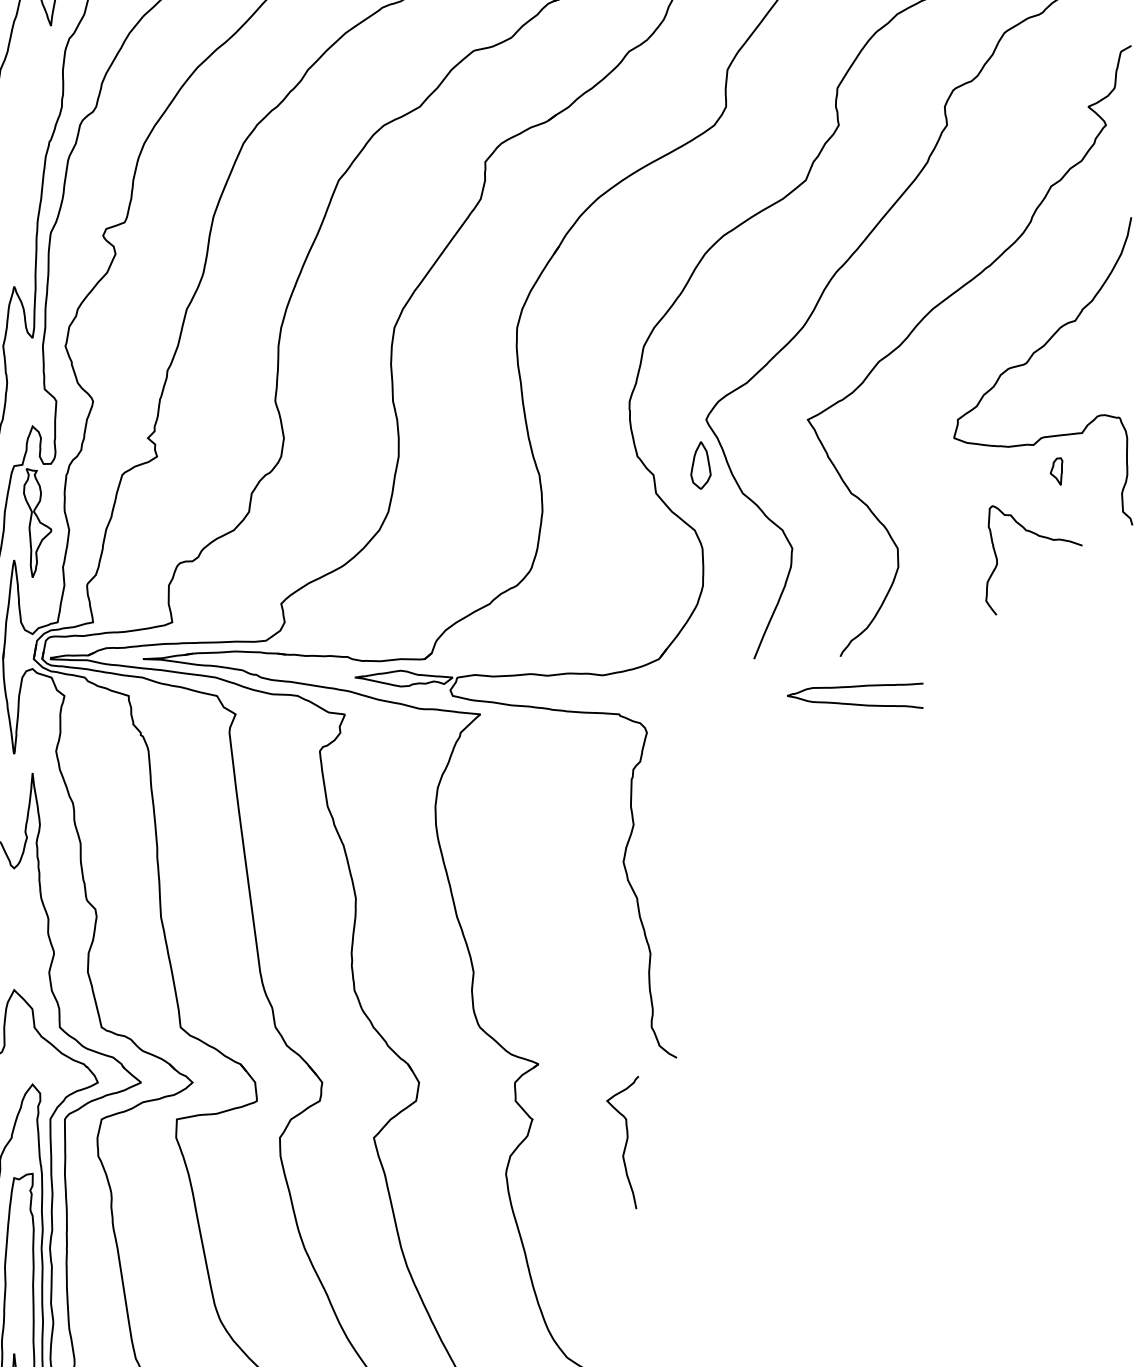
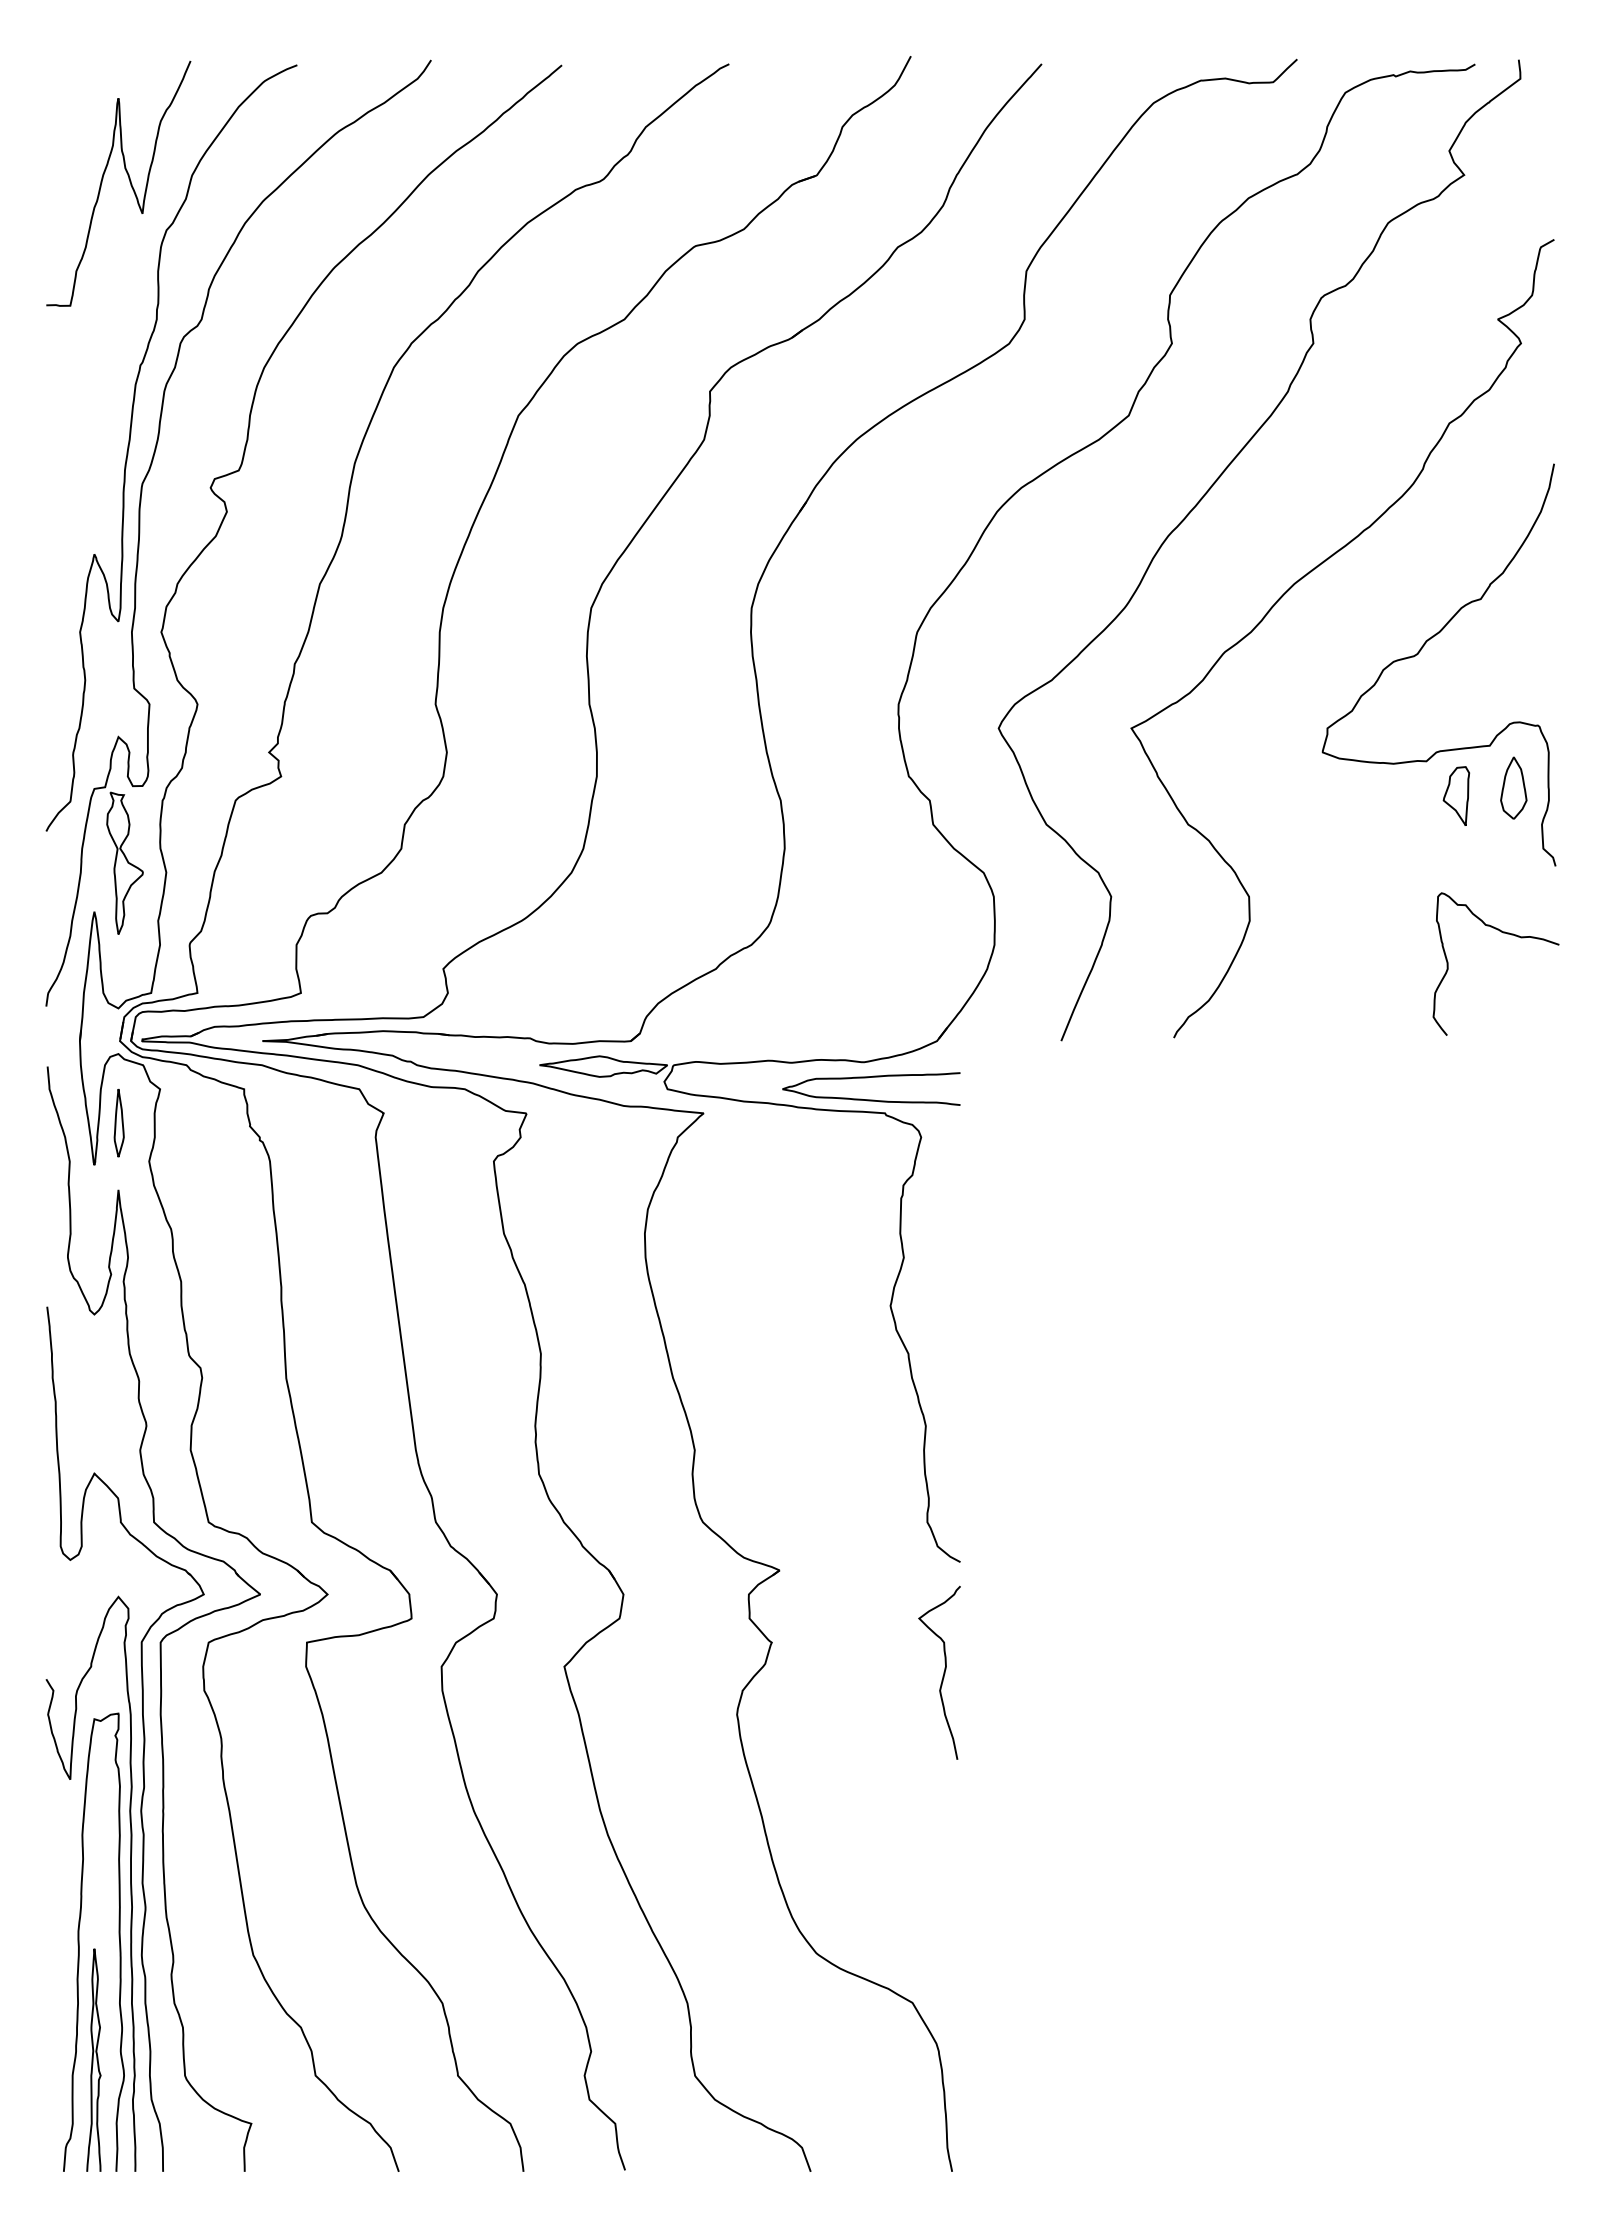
part: (700, 465) -> (1513, 787), moved
part: (1056, 471) -> (1456, 795), size x1.67
curve: (1039, 536) -> (1503, 933), moved
curve: (853, 687) -> (868, 1078), moved
part: (32, 722) -> (118, 1123), added
curve: (625, 1142) -> (943, 1672), moved

